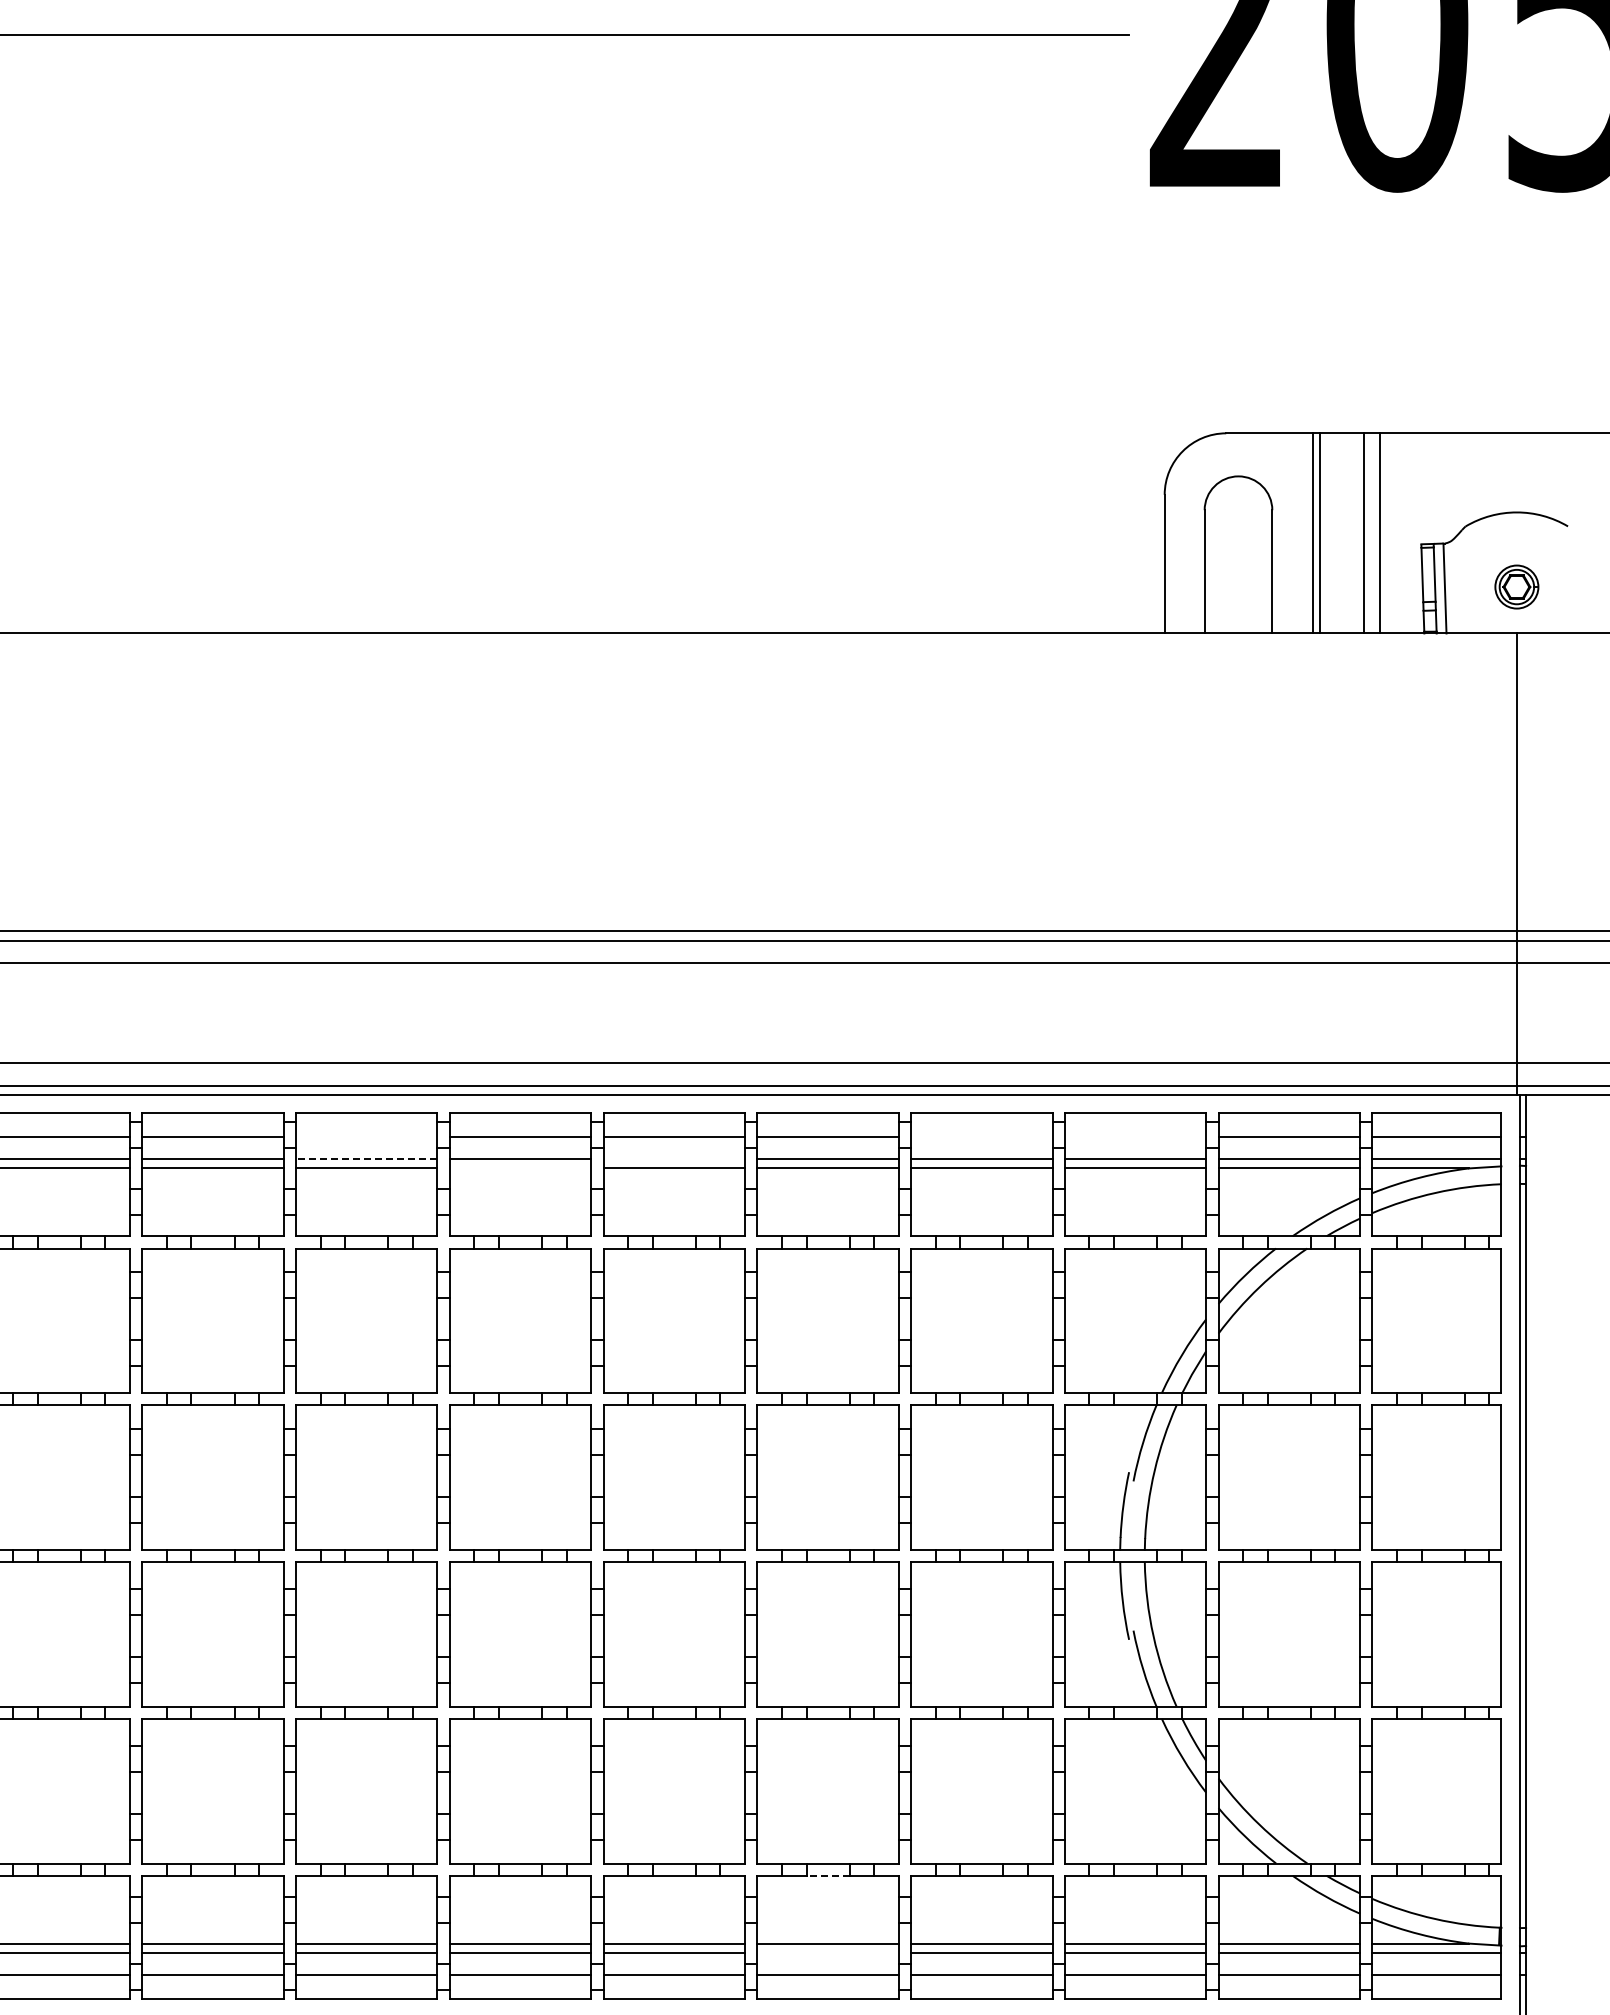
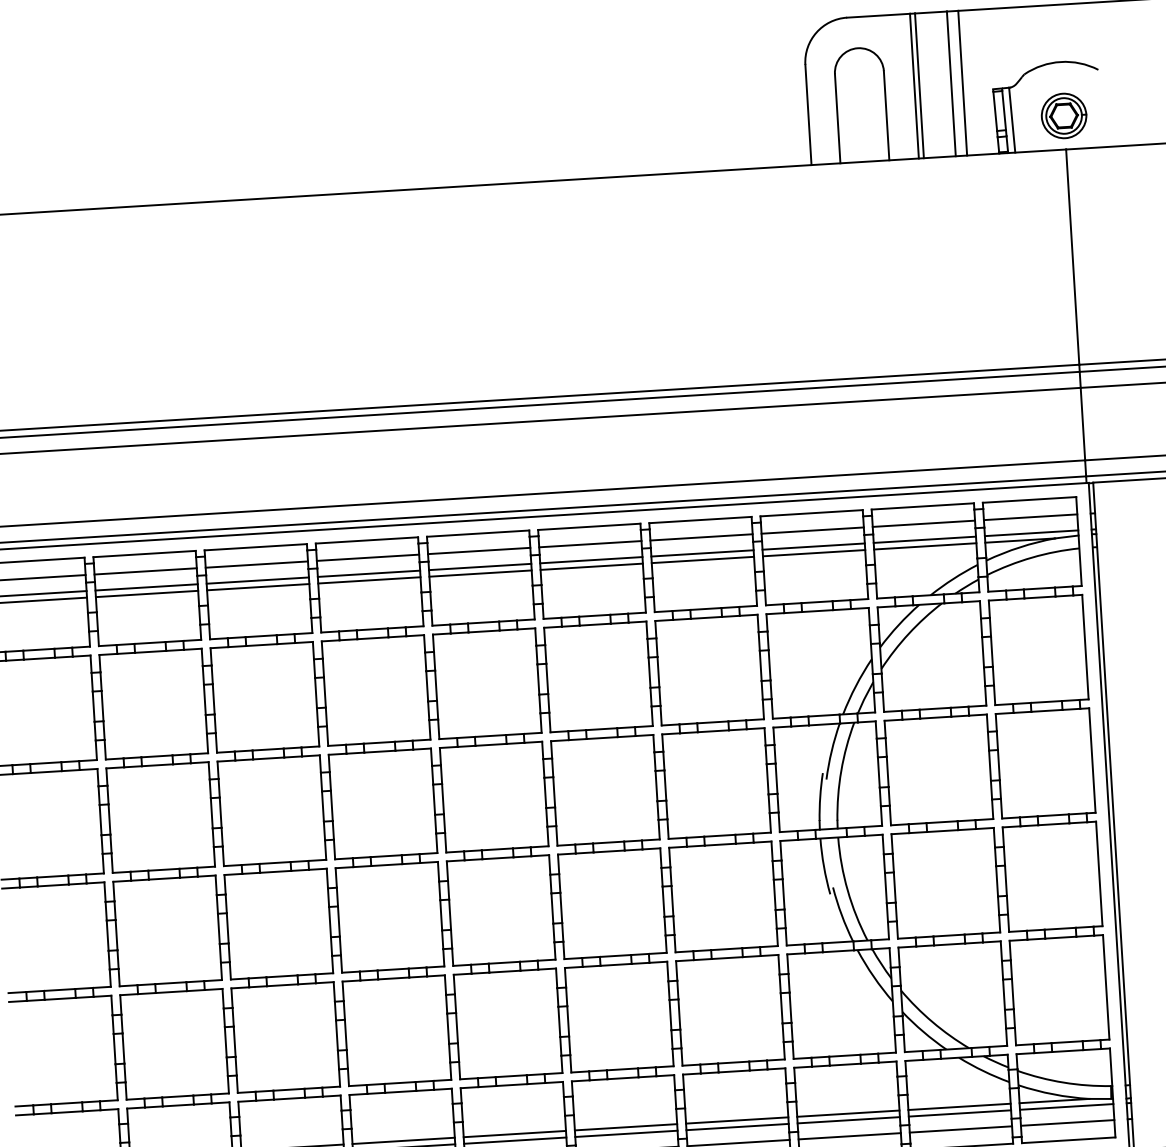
part: (1516, 586) -> (1063, 115), size x1.43
line: (366, 1137) -> (256, 564), added
line: (981, 1137) -> (701, 537), added
line: (1135, 1137) -> (812, 530), added
line: (366, 1159) -> (257, 580), dashed -> solid
line: (674, 1159) -> (480, 567), added
line: (520, 1168) -> (369, 580), added
line: (828, 1875) -> (623, 1078), dashed -> solid
line: (827, 1952) -> (626, 1133), added

